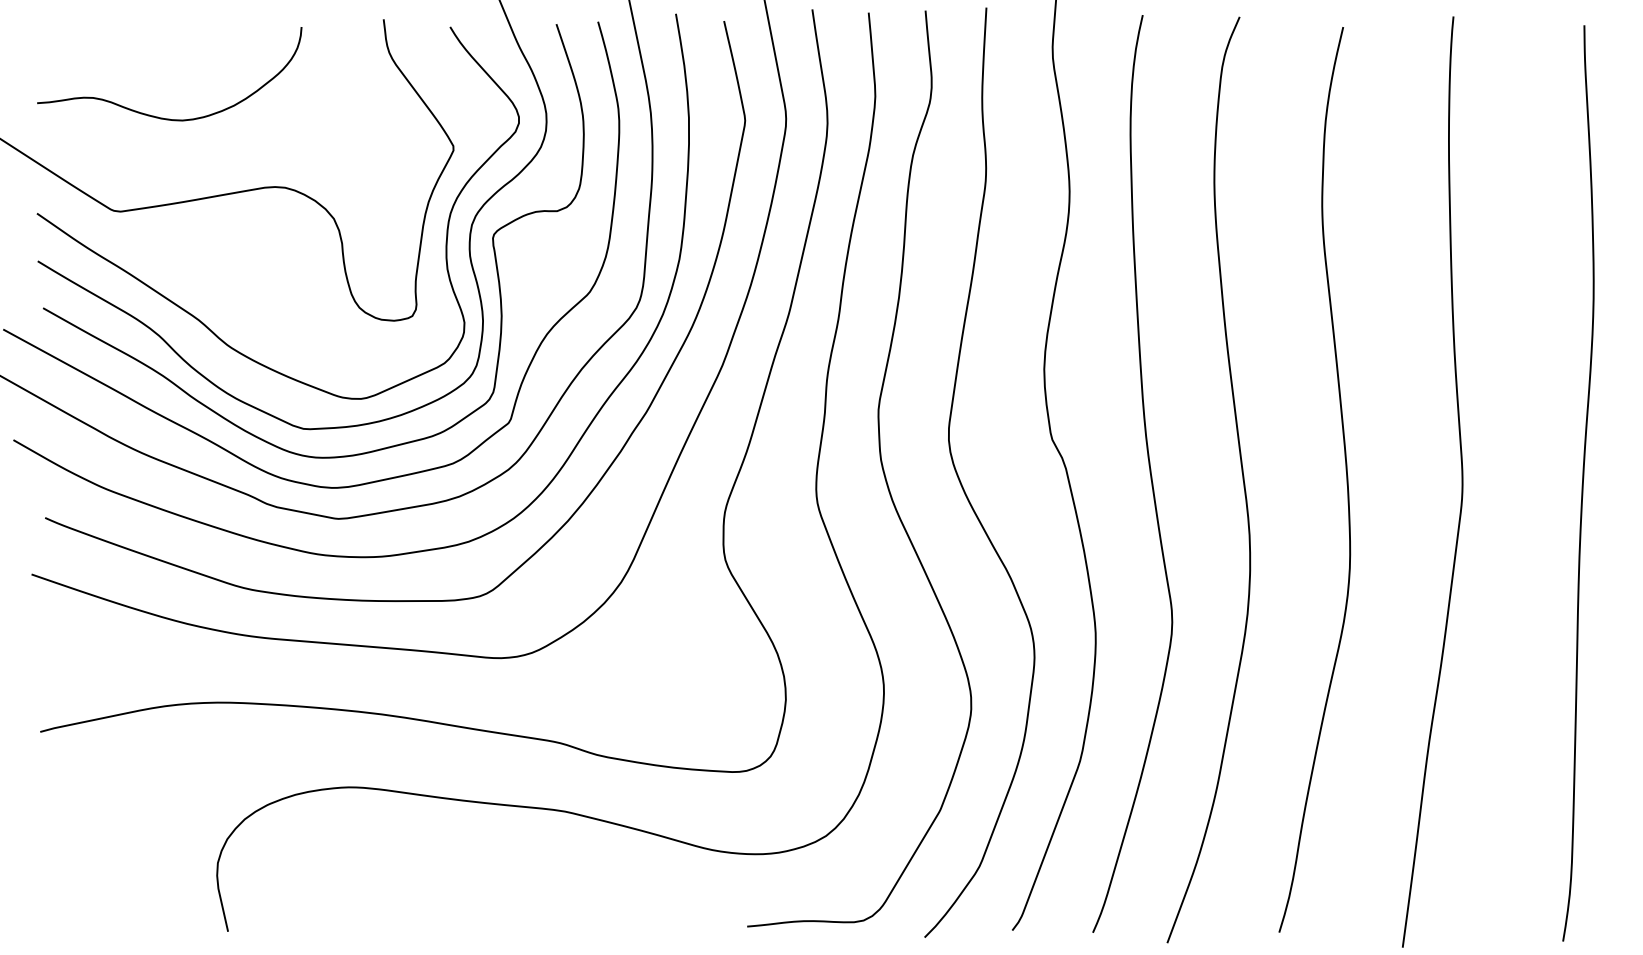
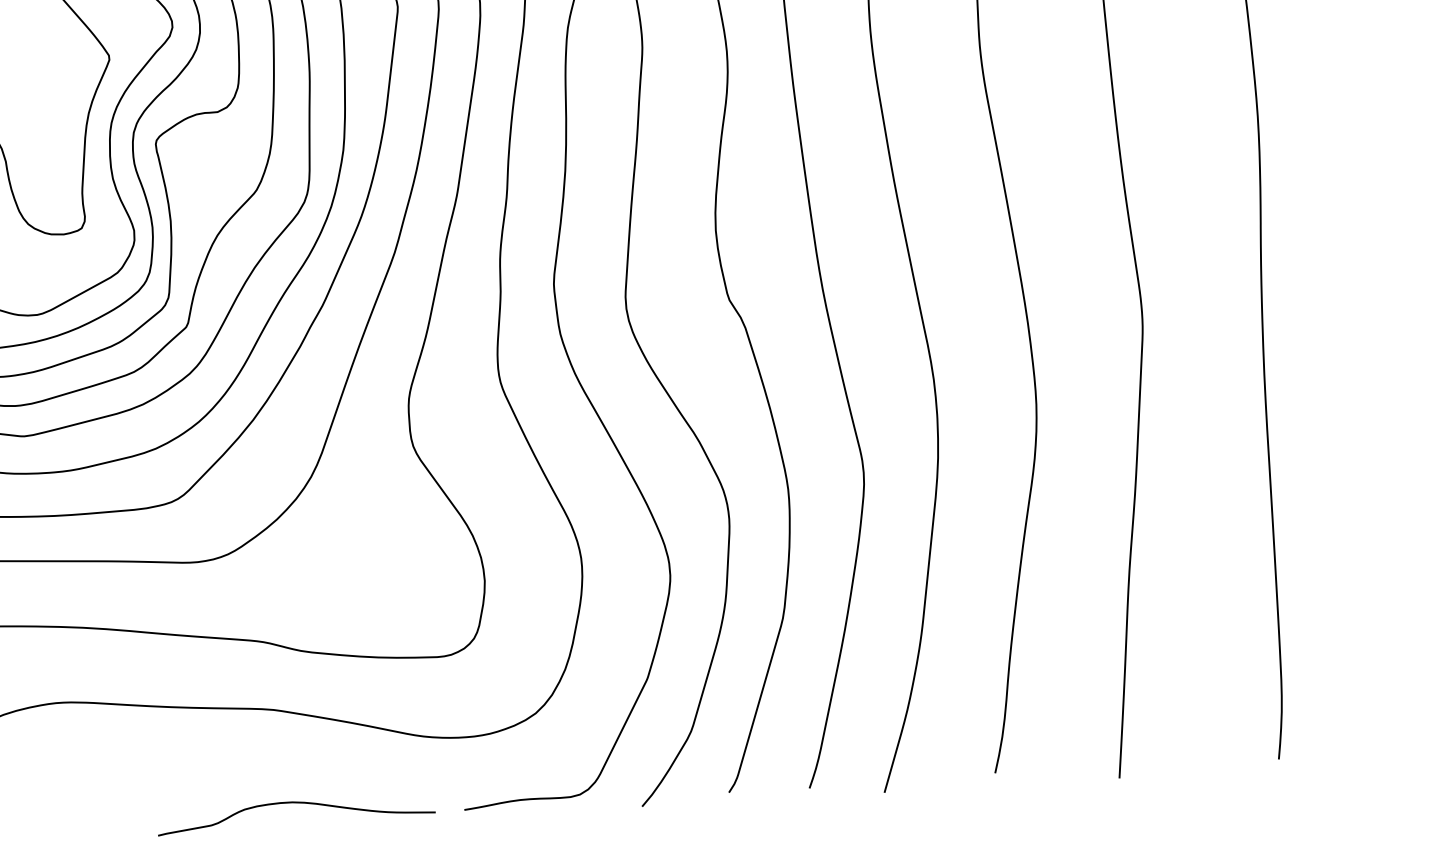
curve: (578, 906) -> (294, 803), added

